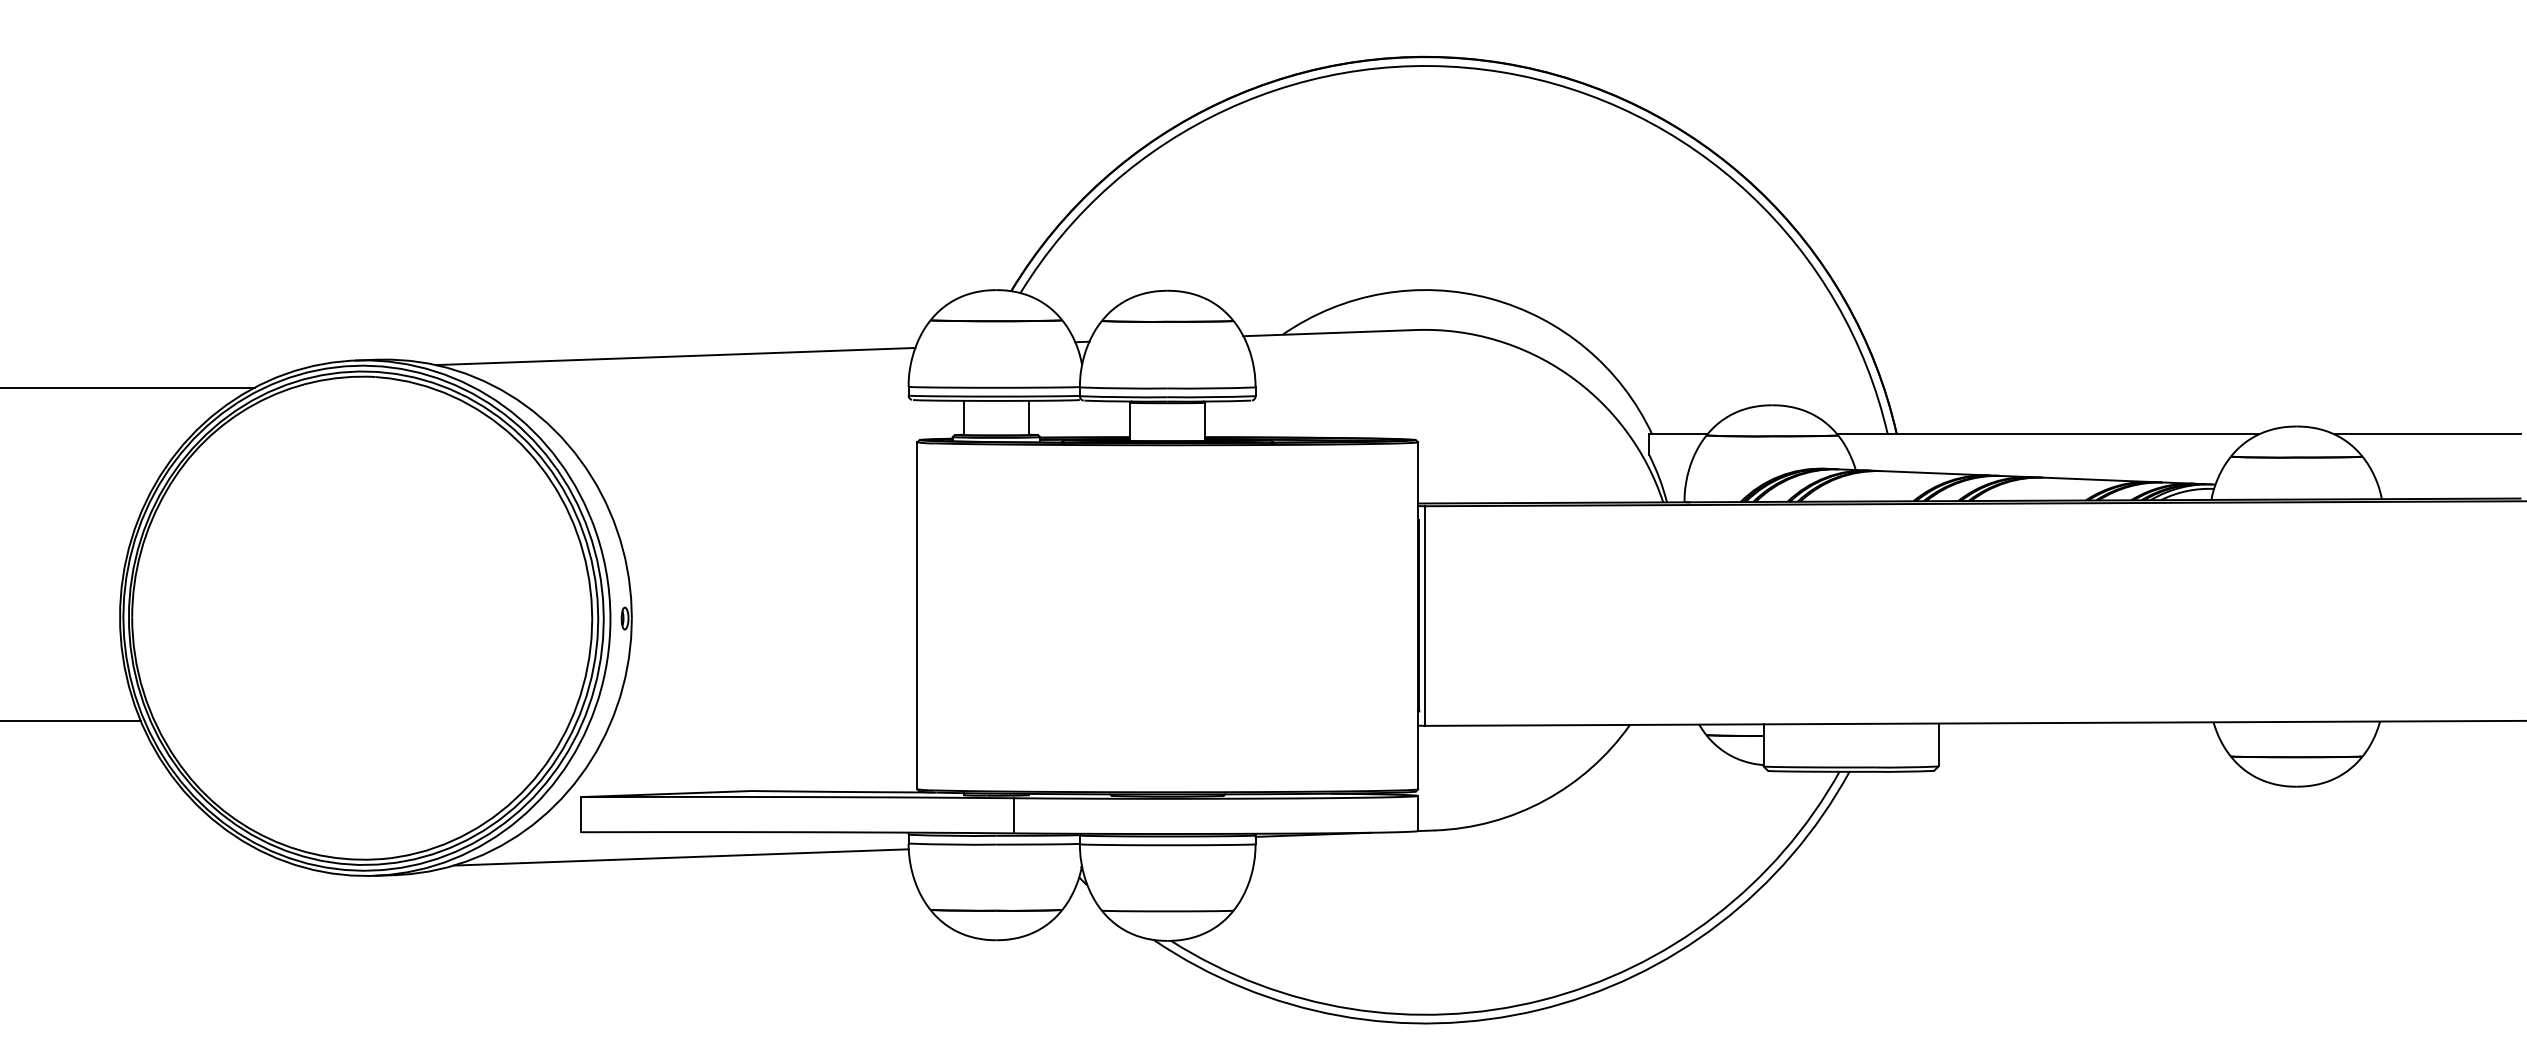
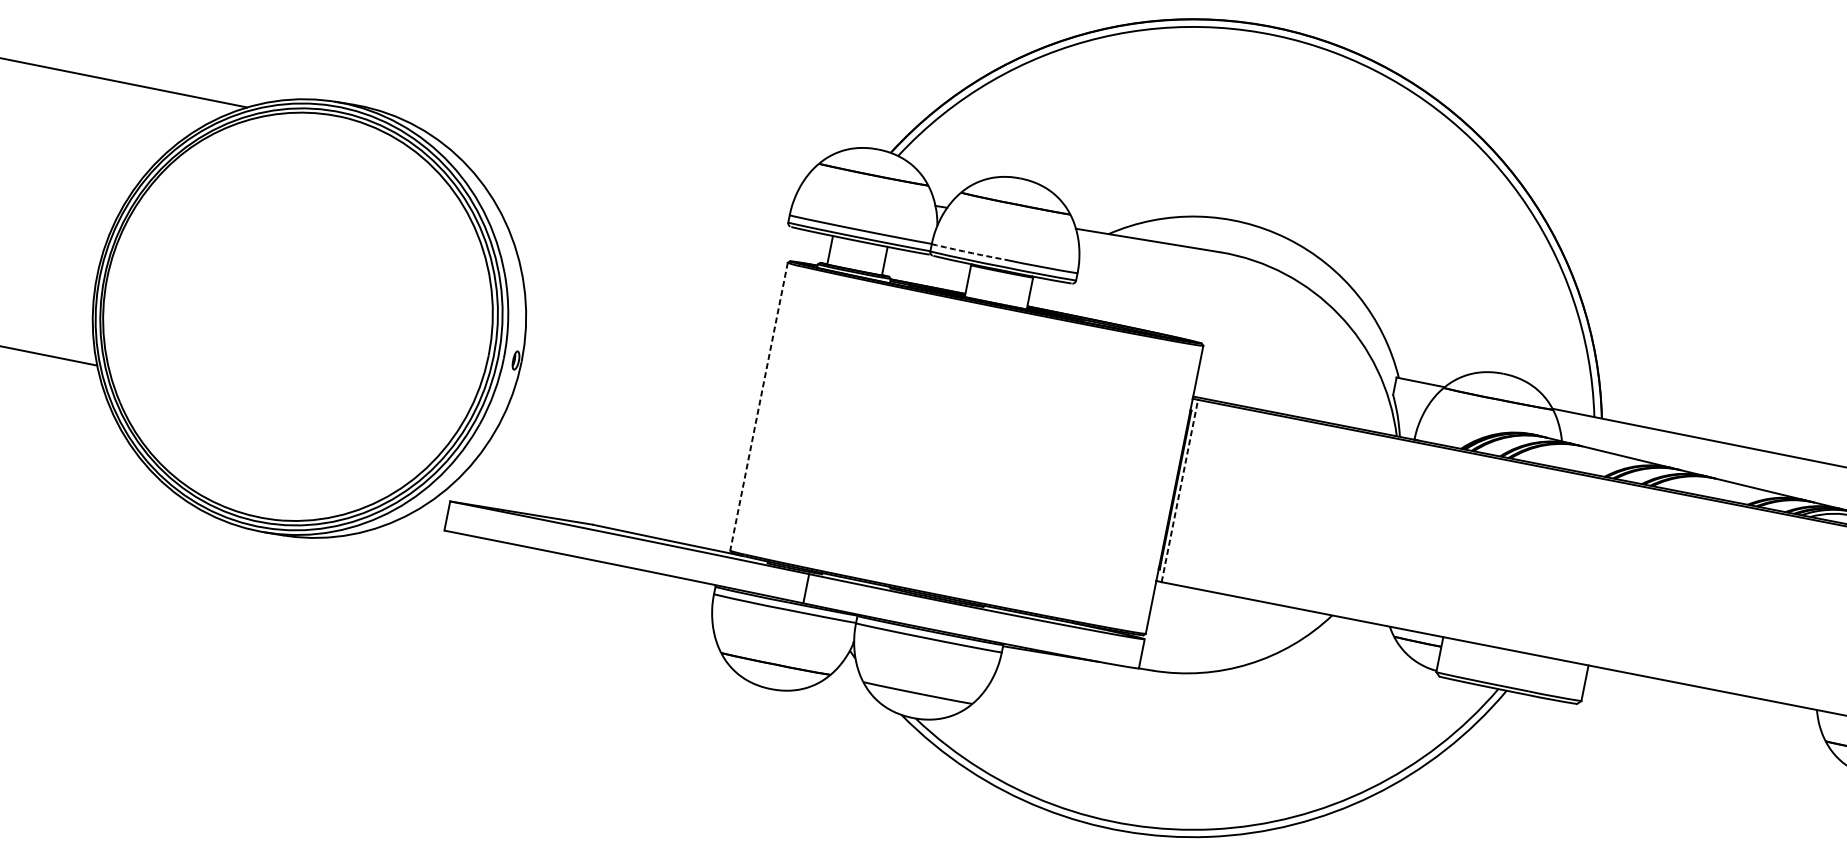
line: (675, 356) -> (601, 151), removed
arc: (1123, 388) -> (967, 252), solid -> dashed
line: (917, 615) -> (759, 406), solid -> dashed
line: (1424, 616) -> (1179, 491), solid -> dashed
line: (681, 857) -> (523, 568), removed

